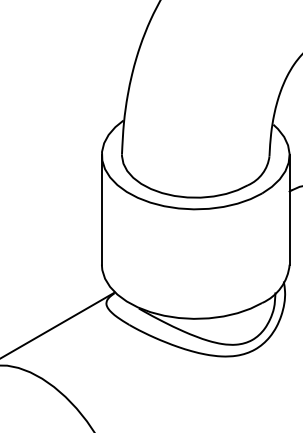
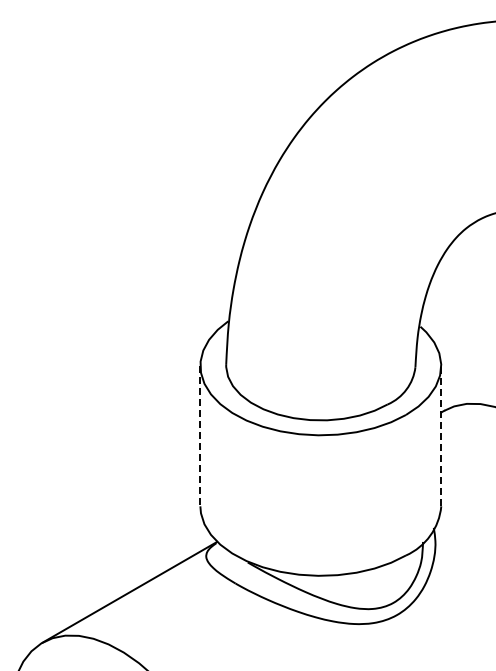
line: (289, 209) -> (441, 435), solid -> dashed
line: (101, 210) -> (200, 436), solid -> dashed

